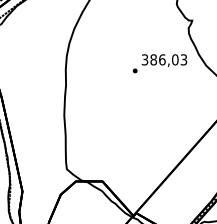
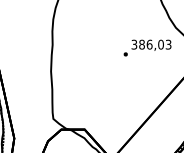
text: (159, 63) -> (147, 47), moved

